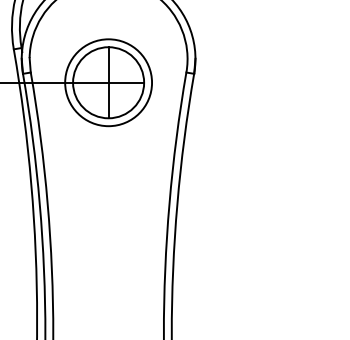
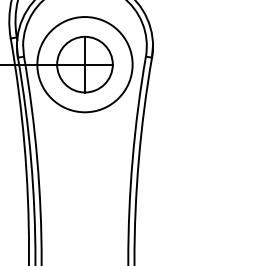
circle: (107, 82) -> (84, 64), size x1.4

